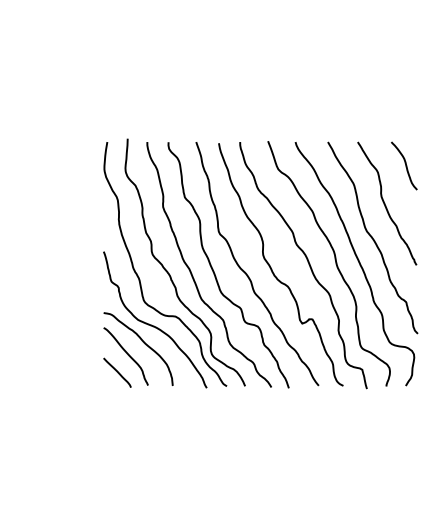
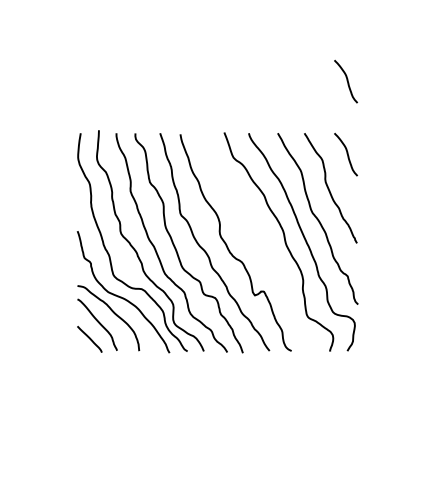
curve: (404, 84) -> (346, 81), added
curve: (307, 262) -> (259, 240), removed

